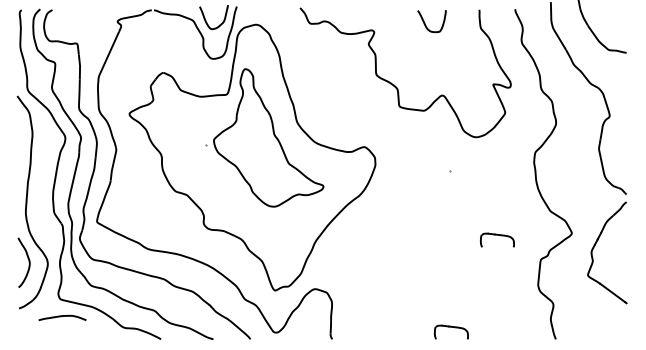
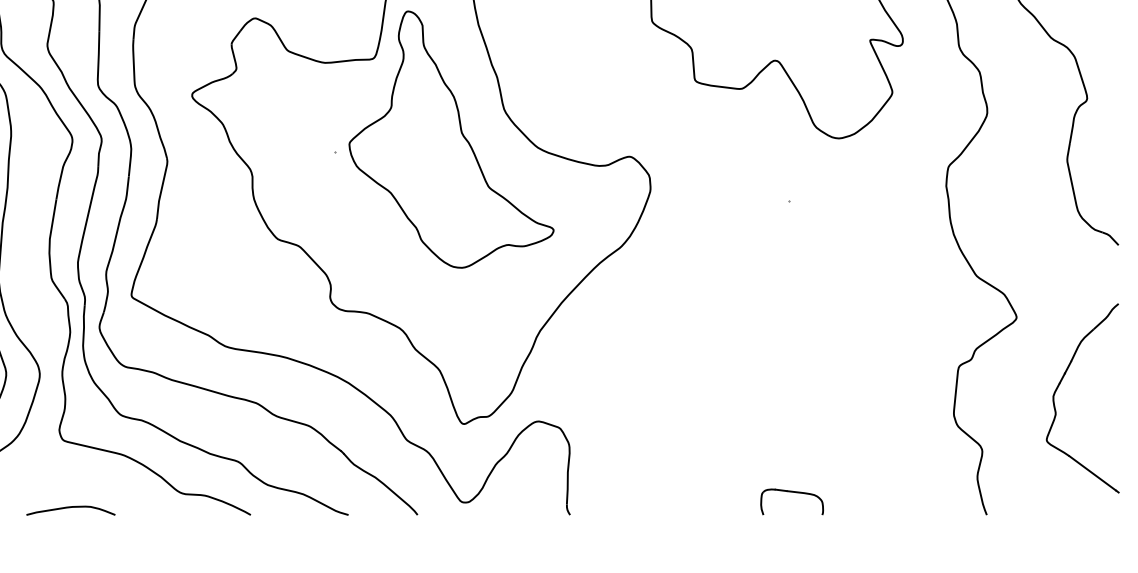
part: (497, 239) -> (878, 328), removed
part: (596, 244) -> (1062, 383), moved
curve: (62, 316) -> (70, 507), moved

